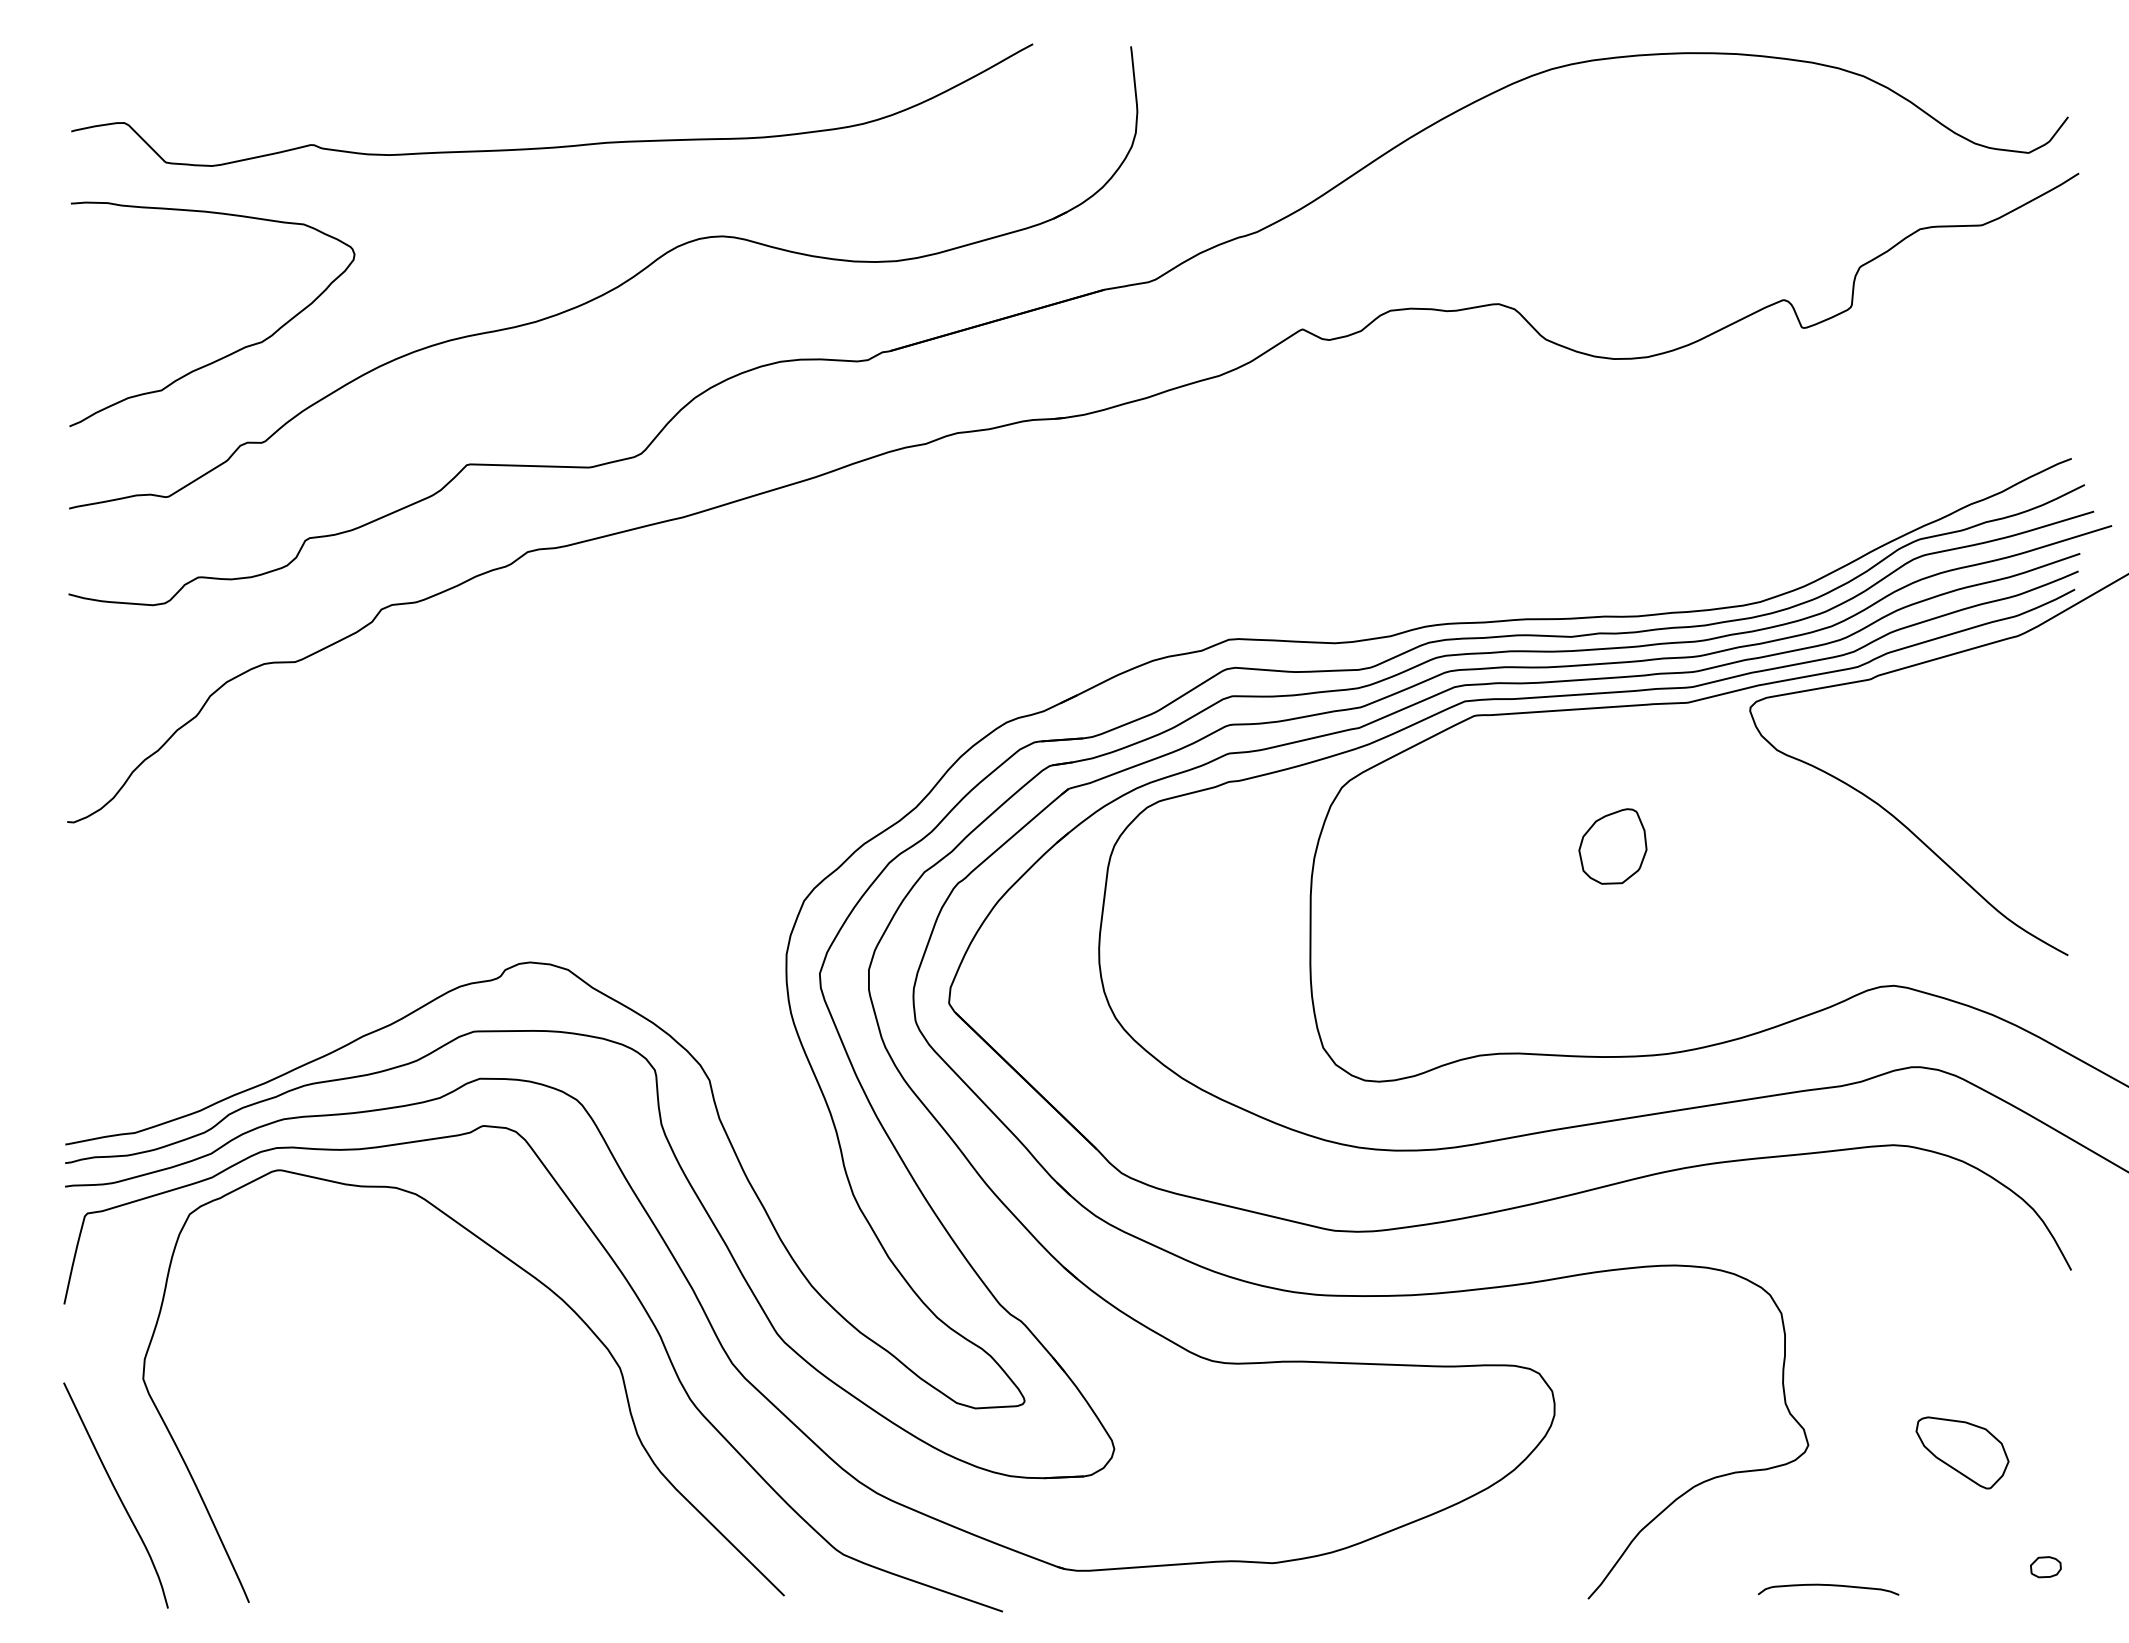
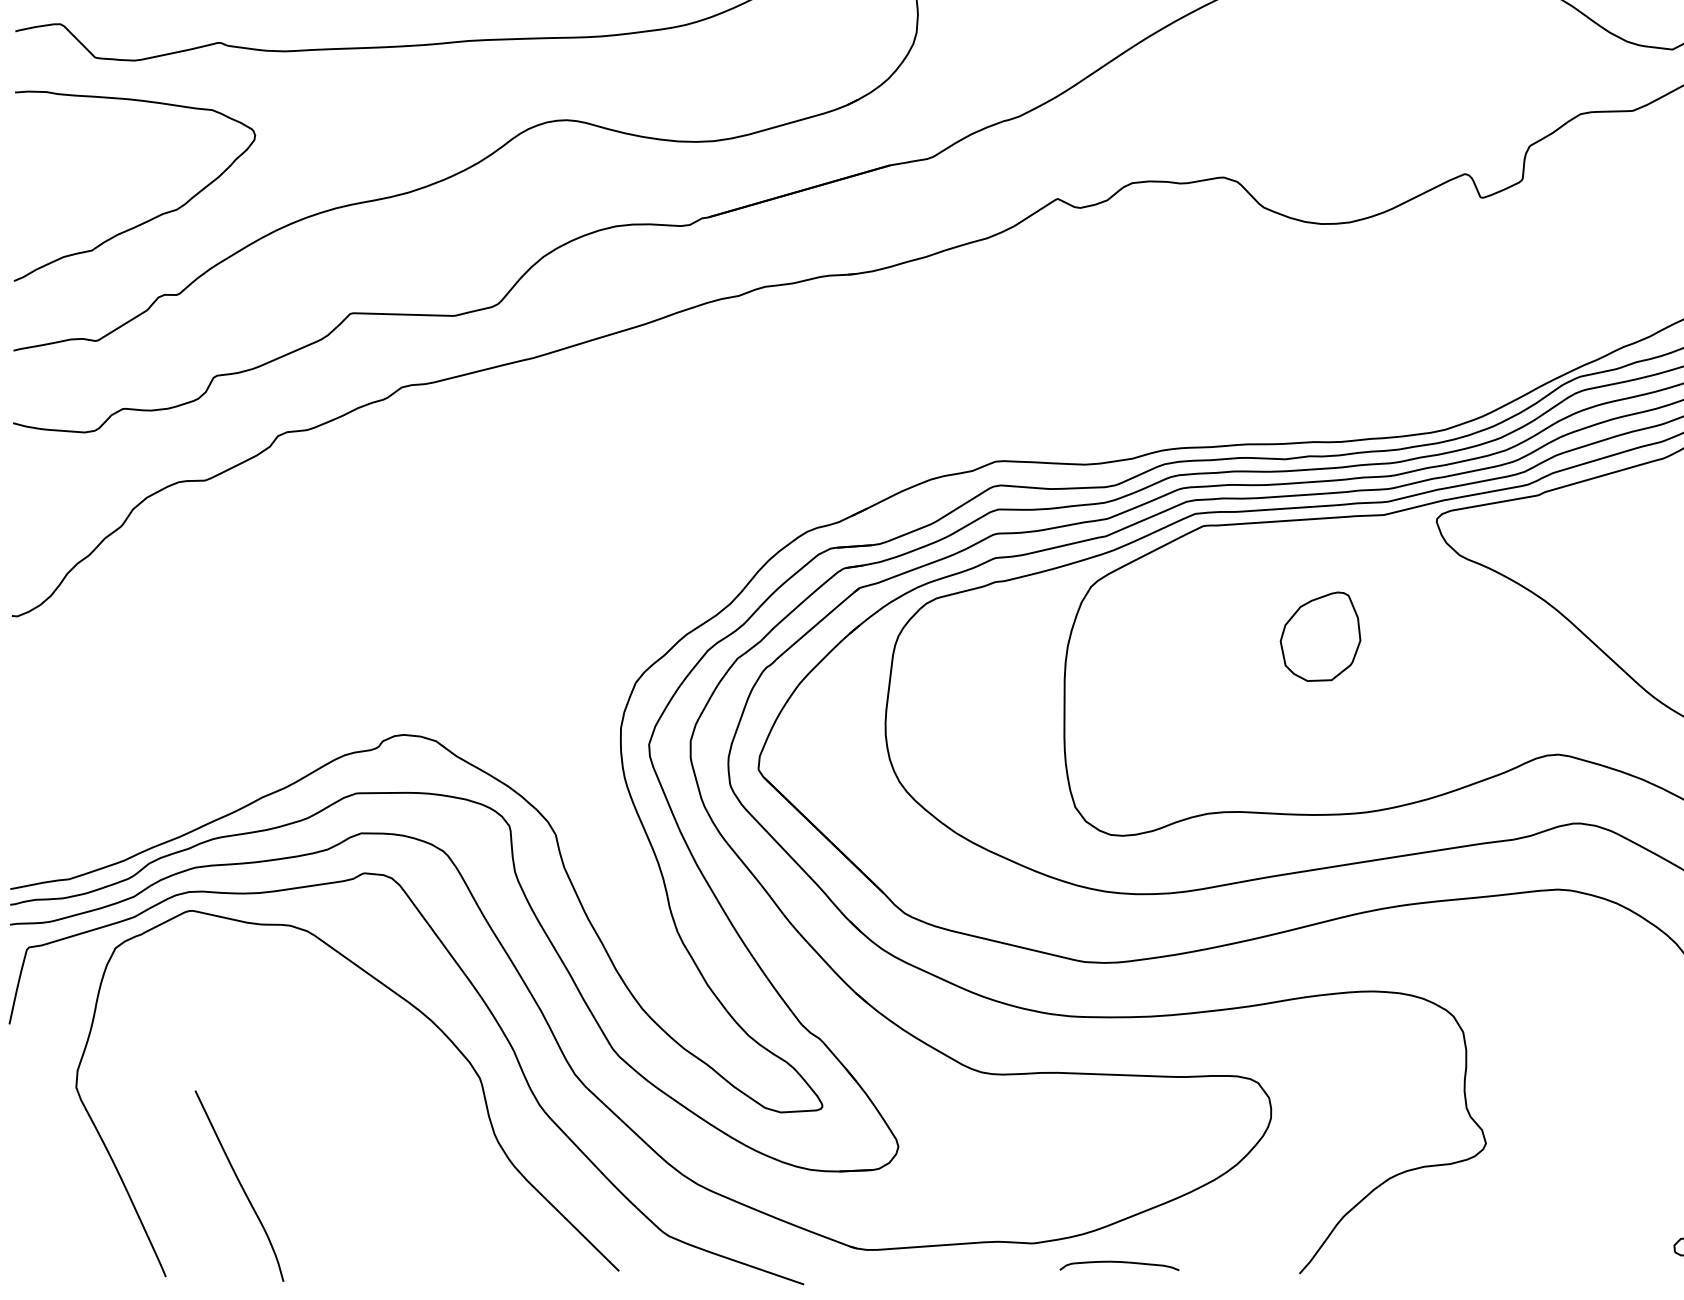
part: (1612, 846) -> (1320, 636), size x1.4
part: (1962, 1452) -> (1616, 1149), removed
curve: (116, 1494) -> (239, 1185), moved
curve: (1828, 1585) -> (1119, 1262), moved

